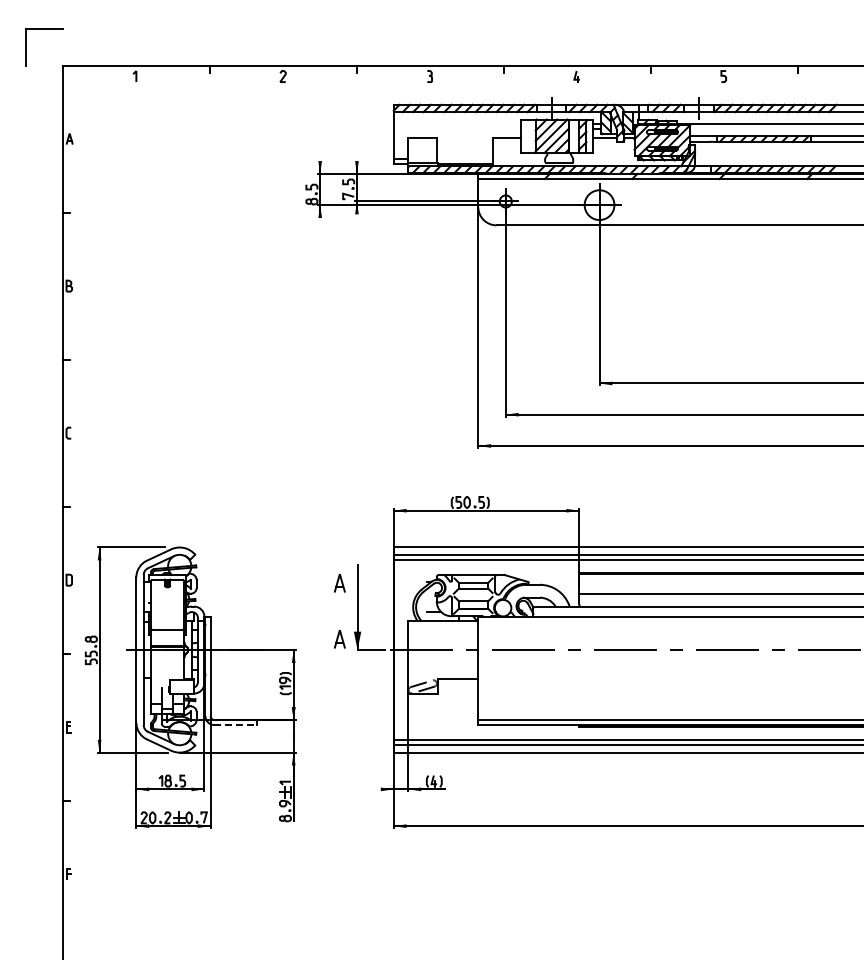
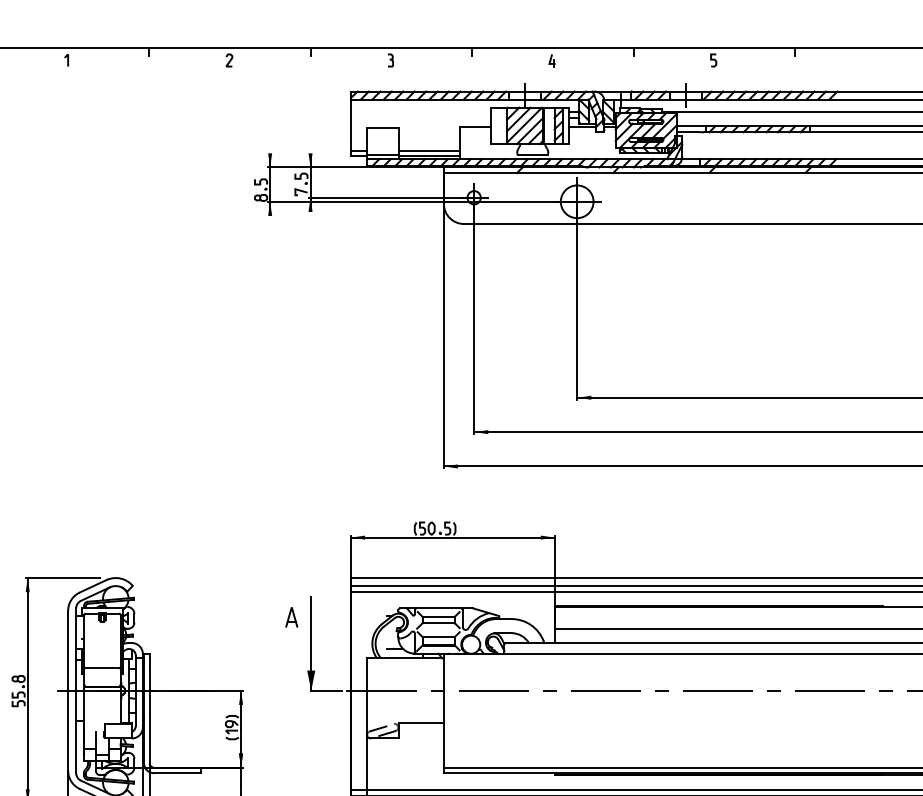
line: (464, 158) -> (428, 150), added
part: (339, 639) -> (291, 679), removed
line: (236, 725) -> (178, 773), dashed -> solid

